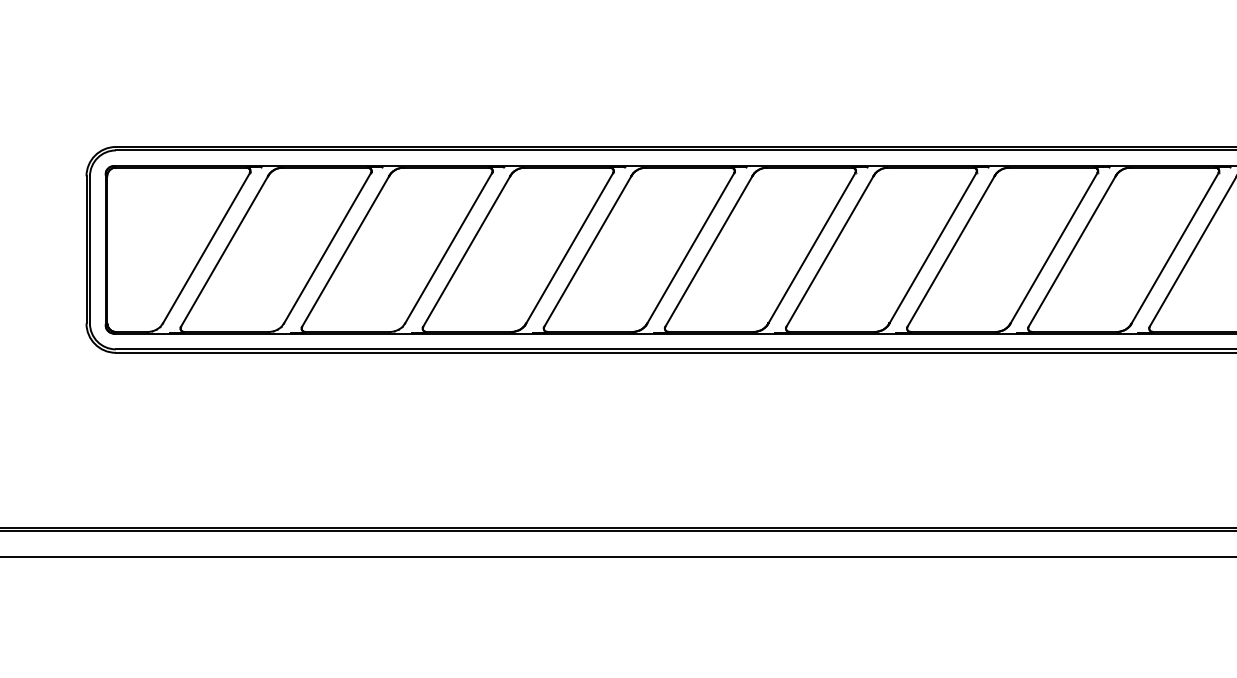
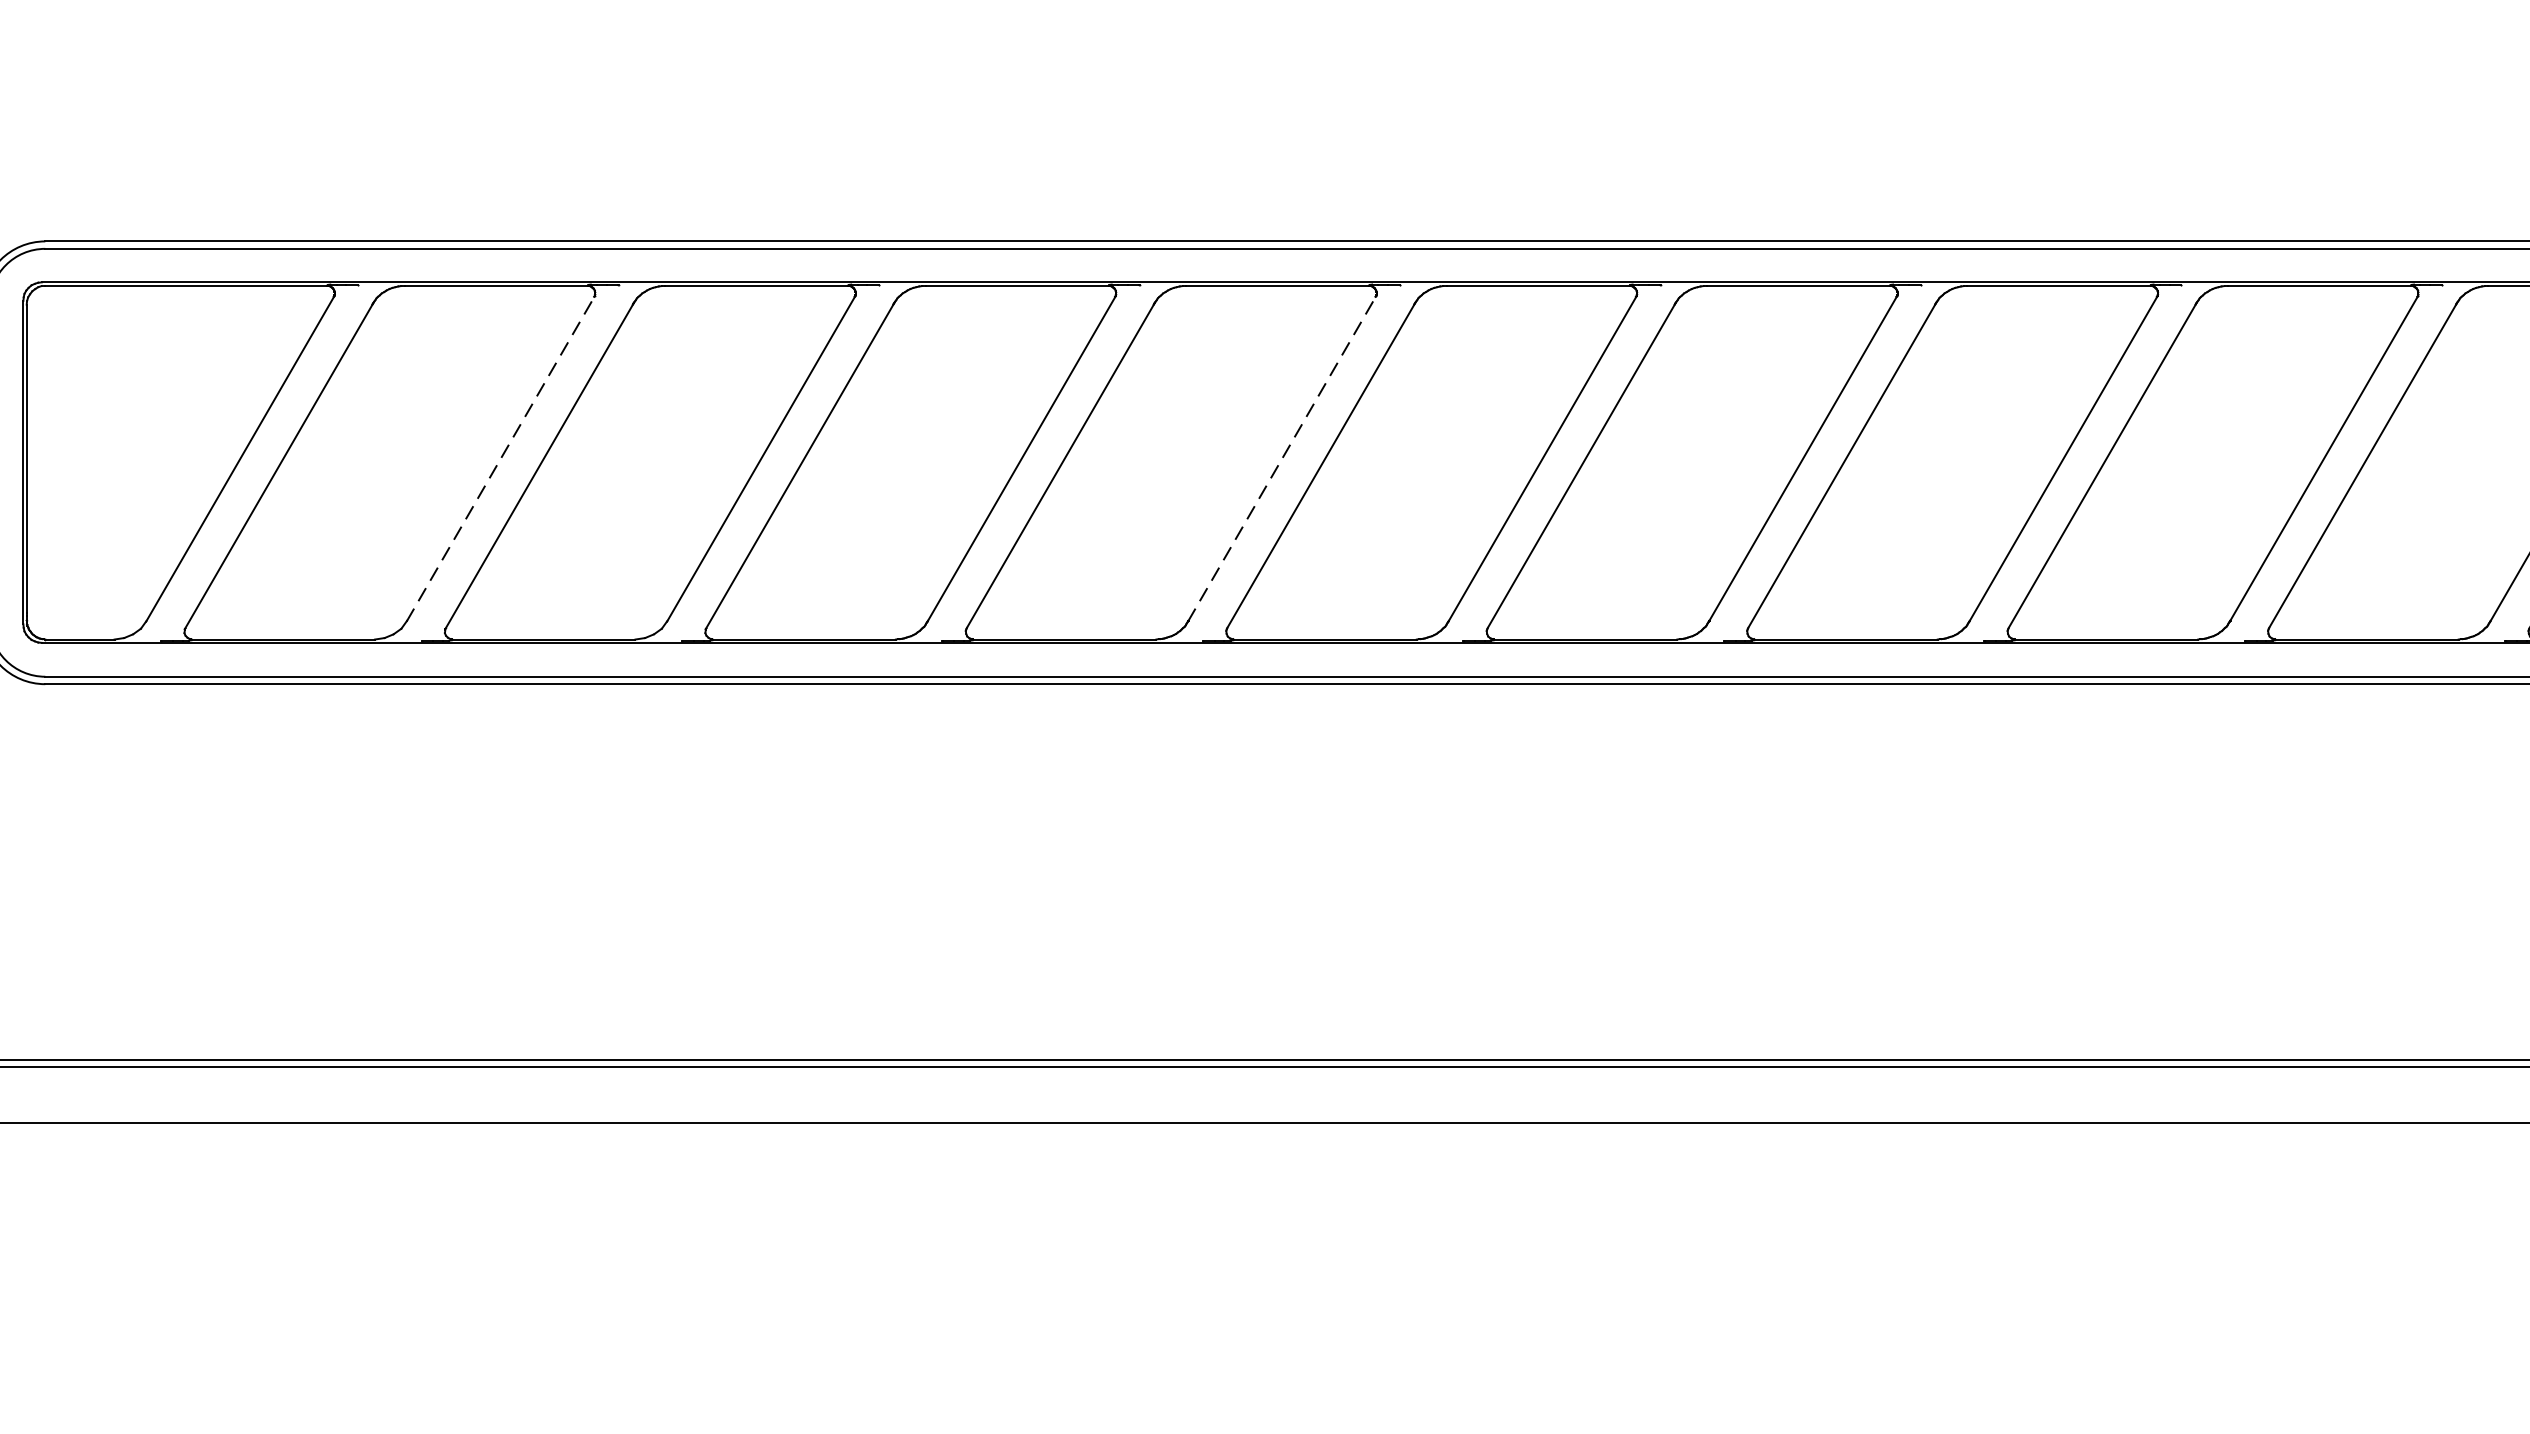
line: (327, 247) -> (500, 457), solid -> dashed
line: (691, 247) -> (1283, 457), solid -> dashed

